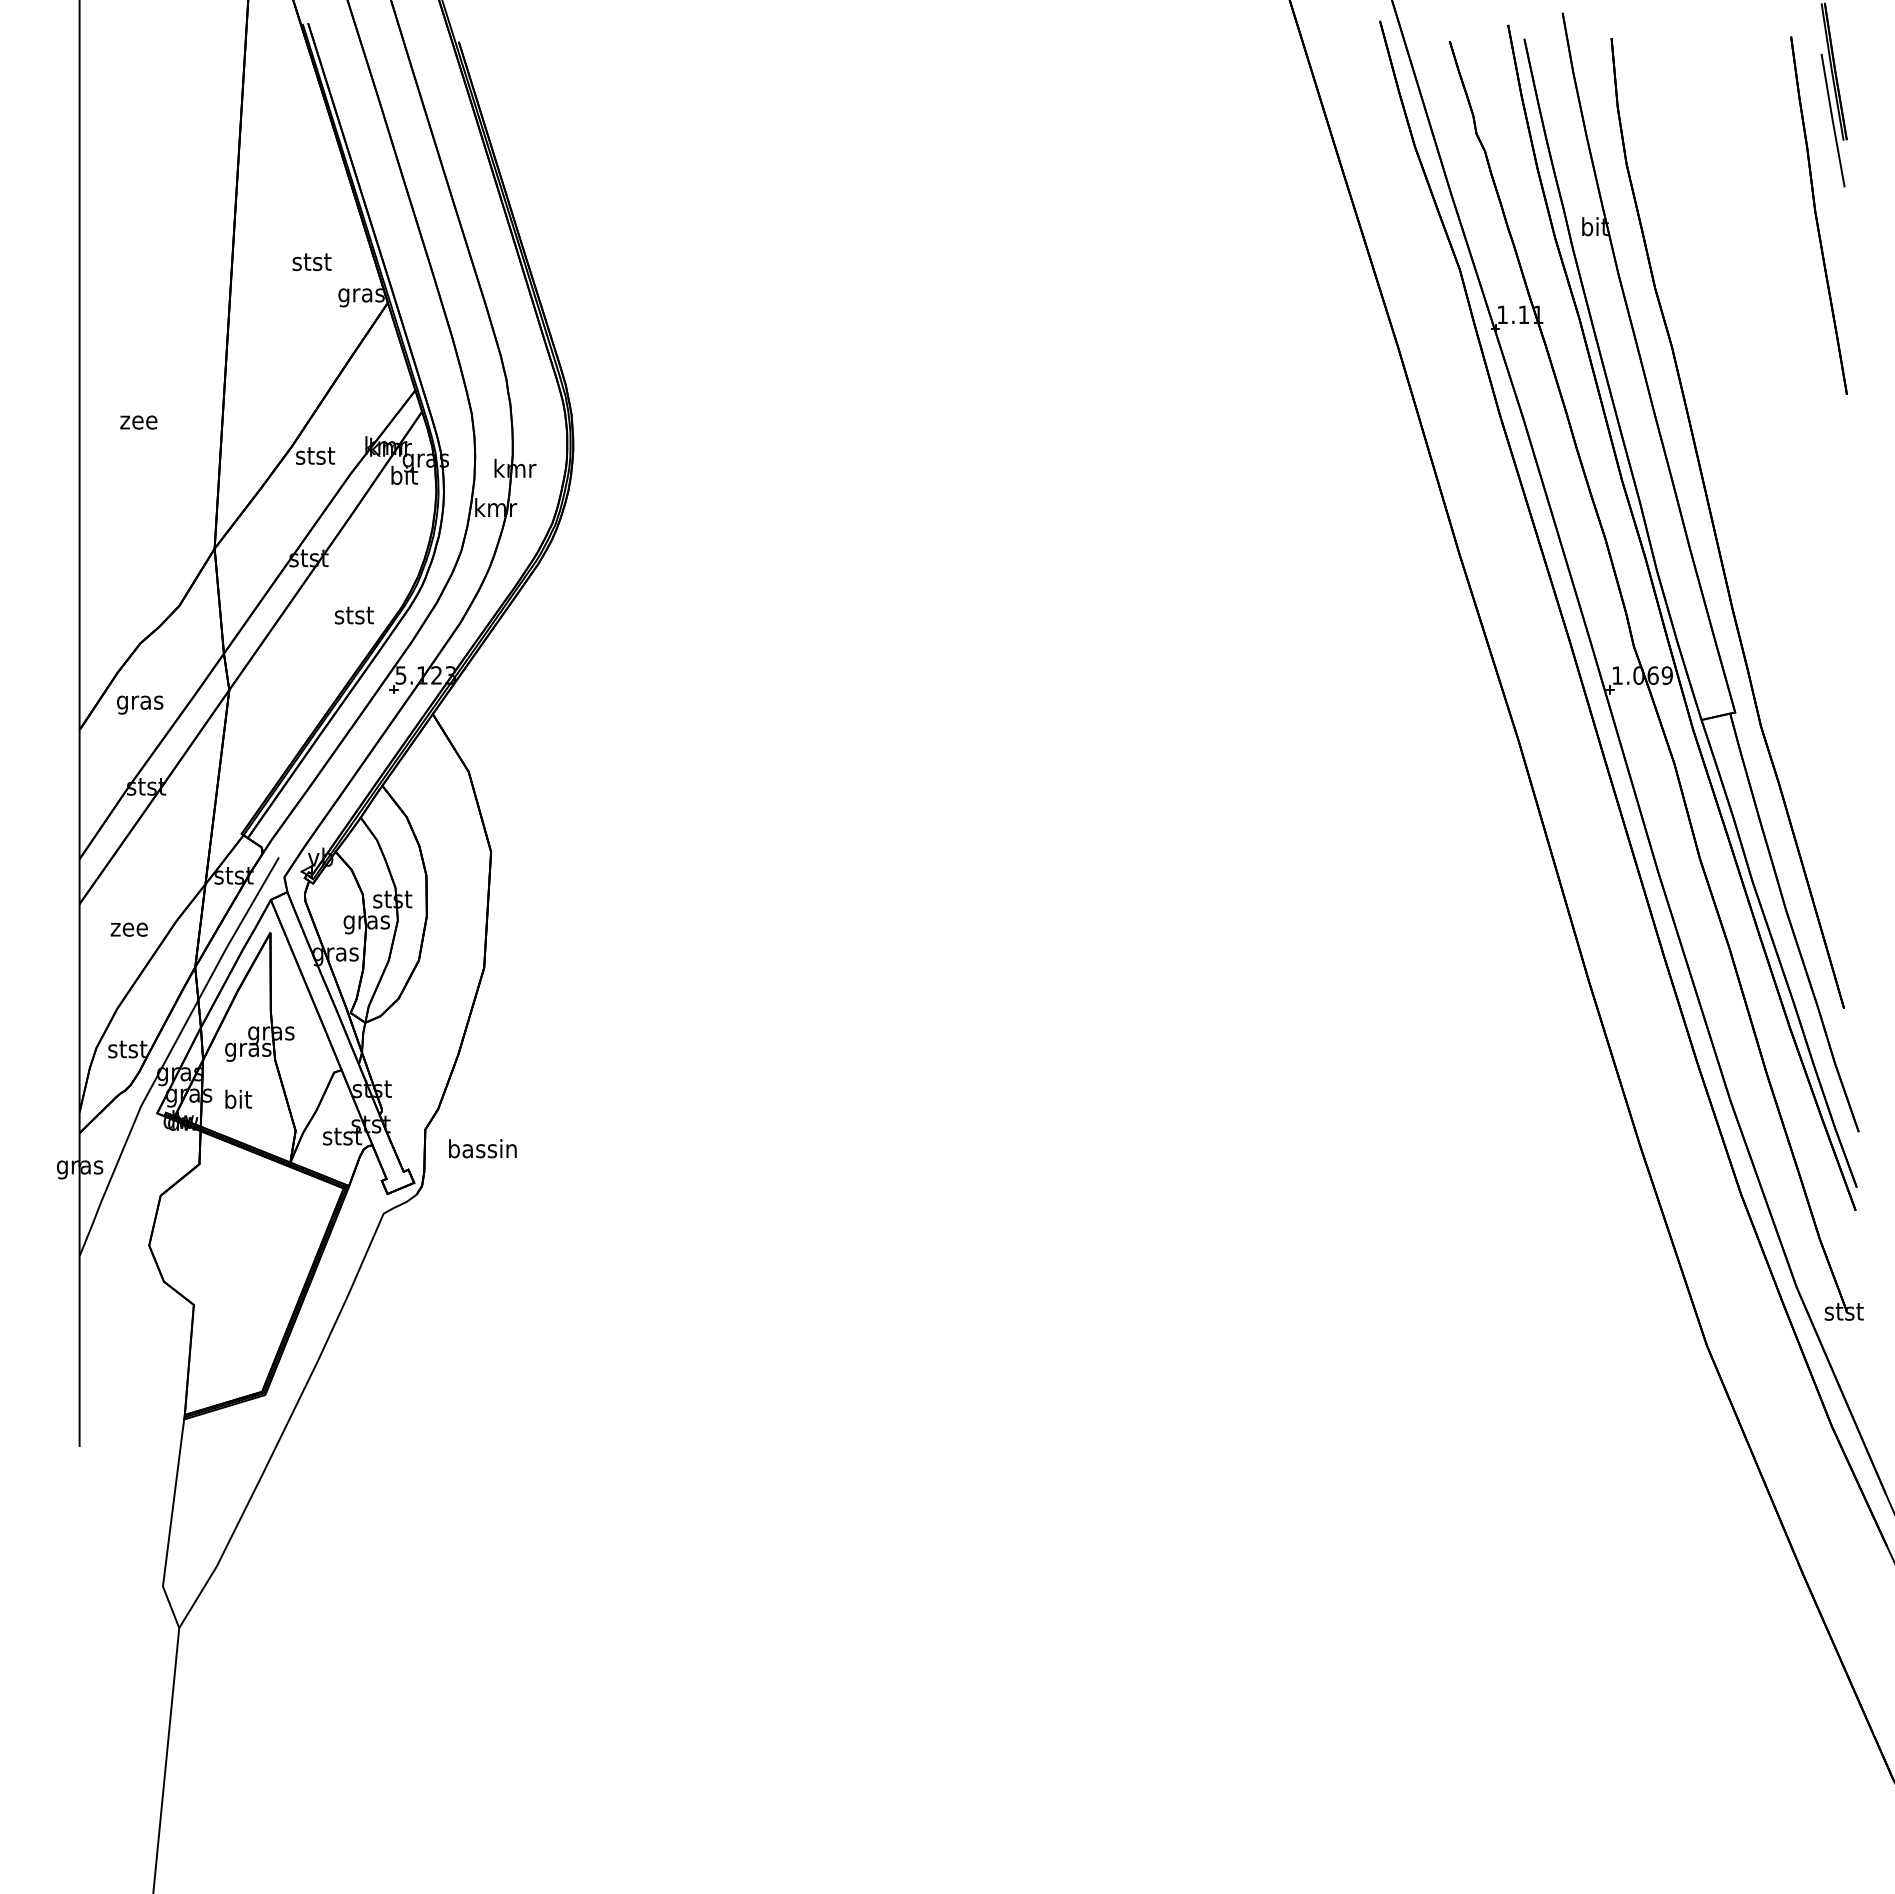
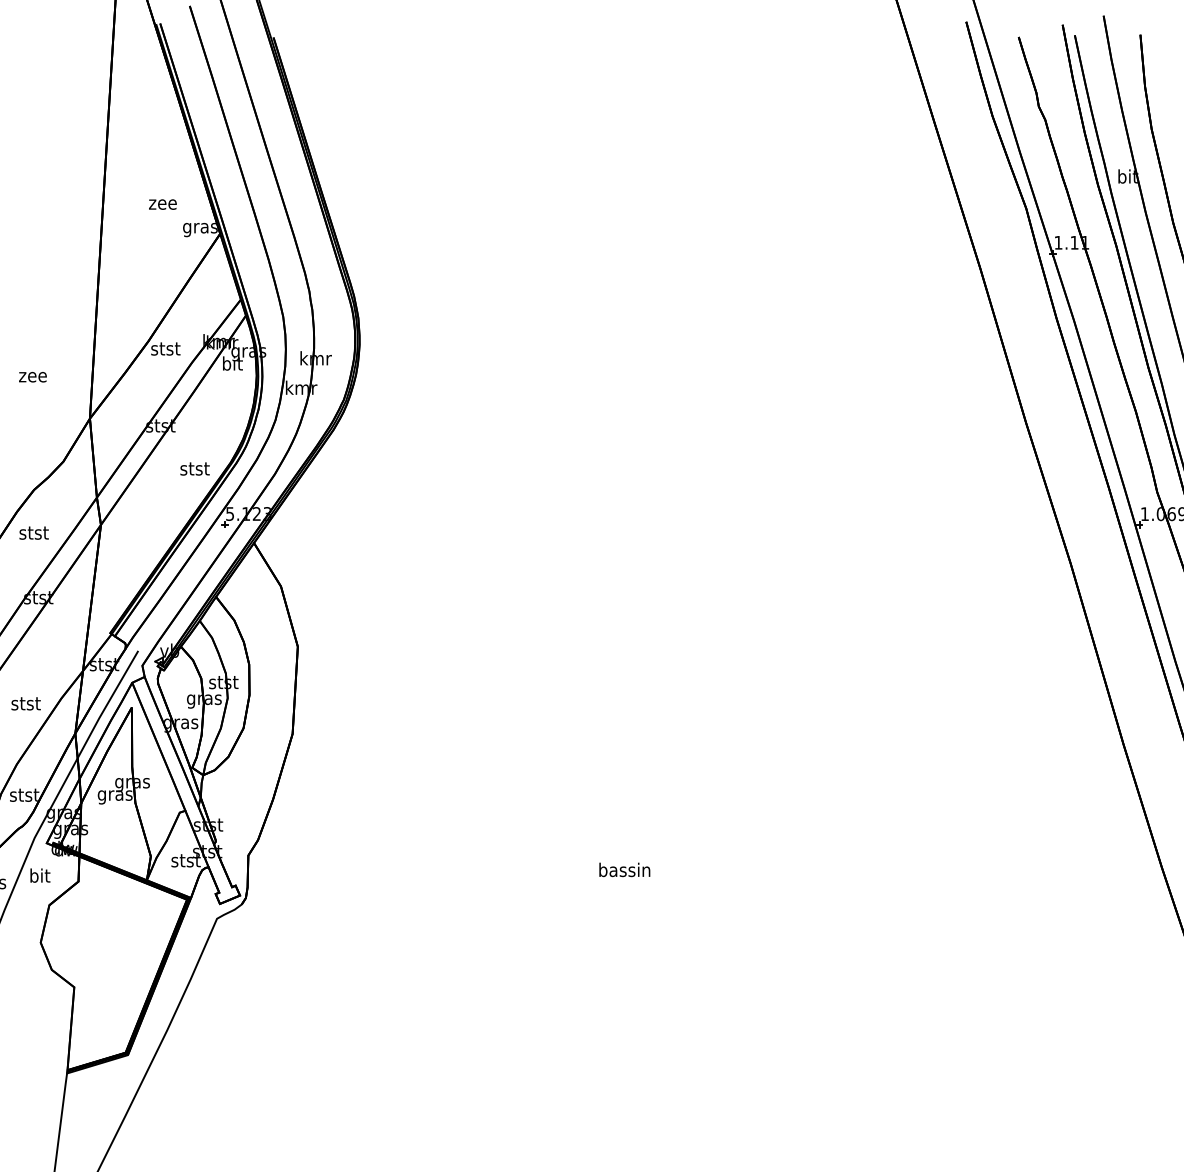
text: (311, 262) -> (162, 203), stst -> zee
text: (138, 422) -> (32, 377), moved
text: (140, 703) -> (34, 535), gras -> stst
text: (129, 927) -> (25, 703), zee -> stst
text: (238, 1098) -> (40, 874), moved
text: (482, 1148) -> (624, 869), moved

